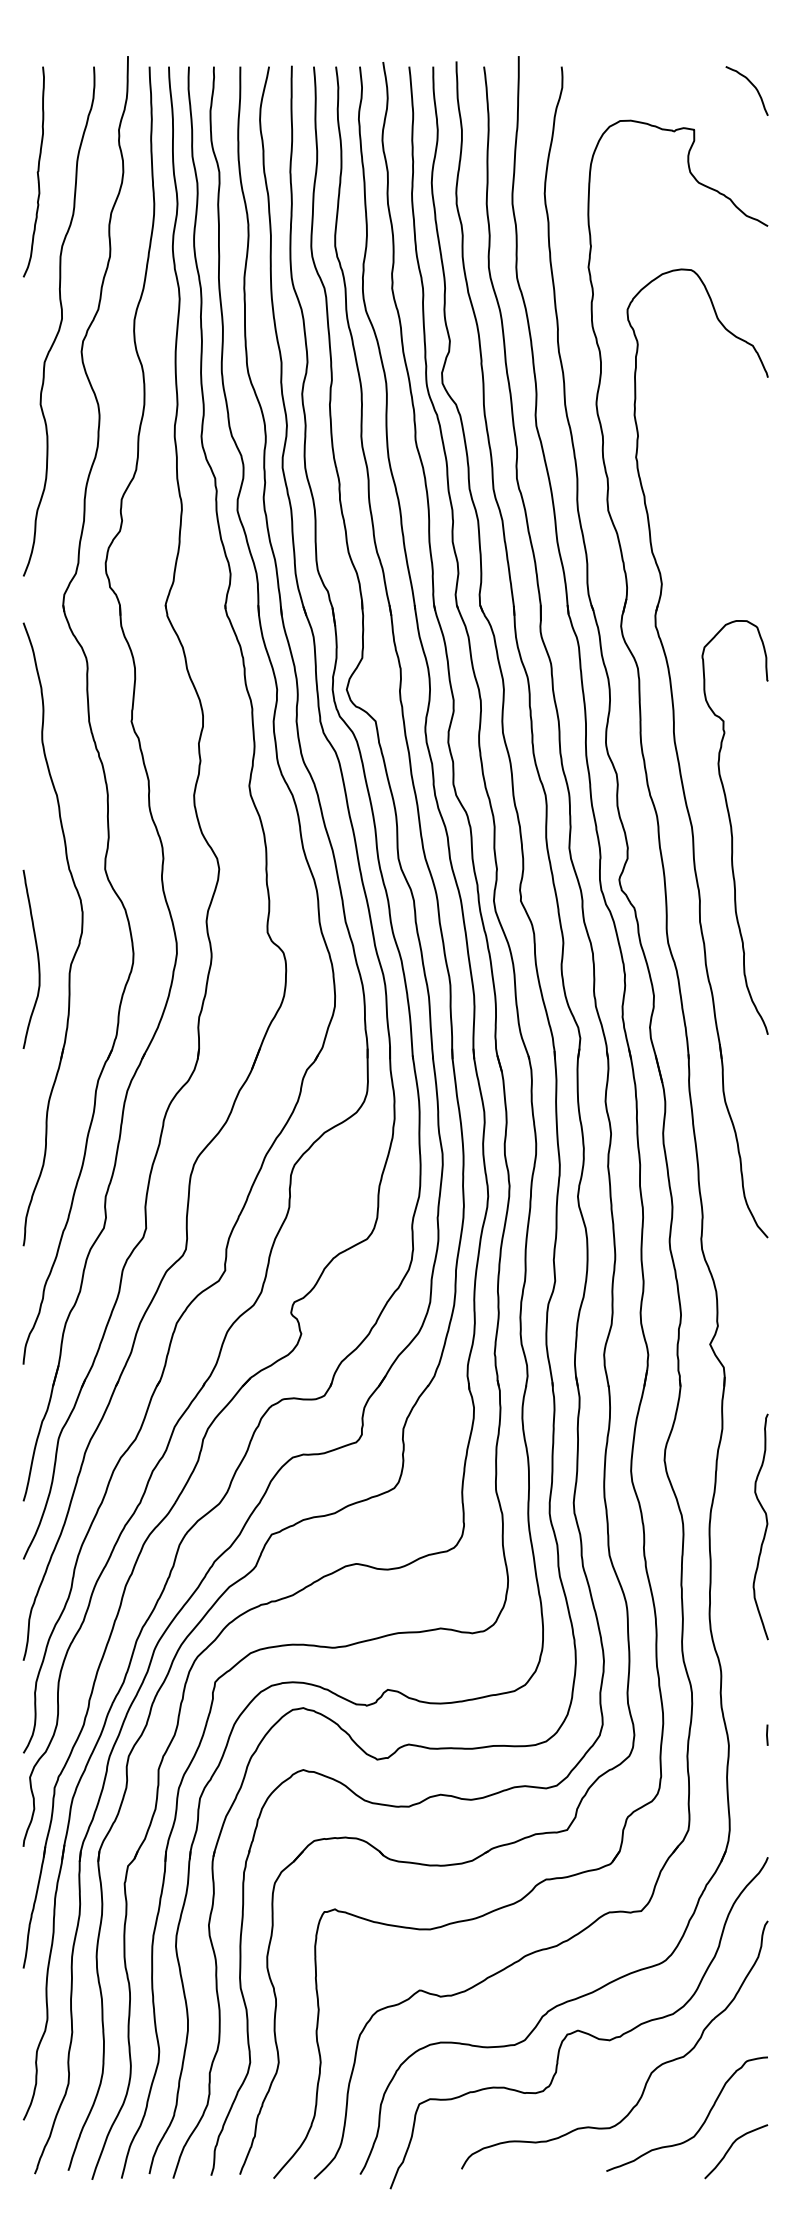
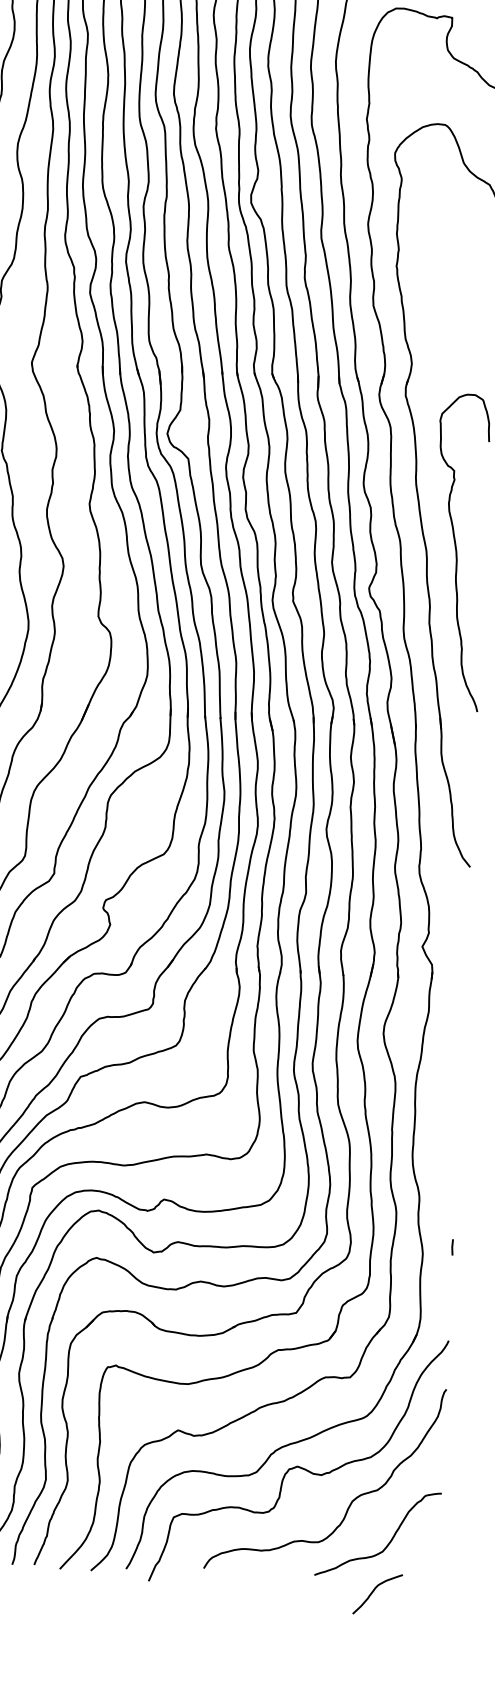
curve: (765, 1527) -> (458, 1088), removed
curve: (730, 2149) -> (373, 1592), moved

